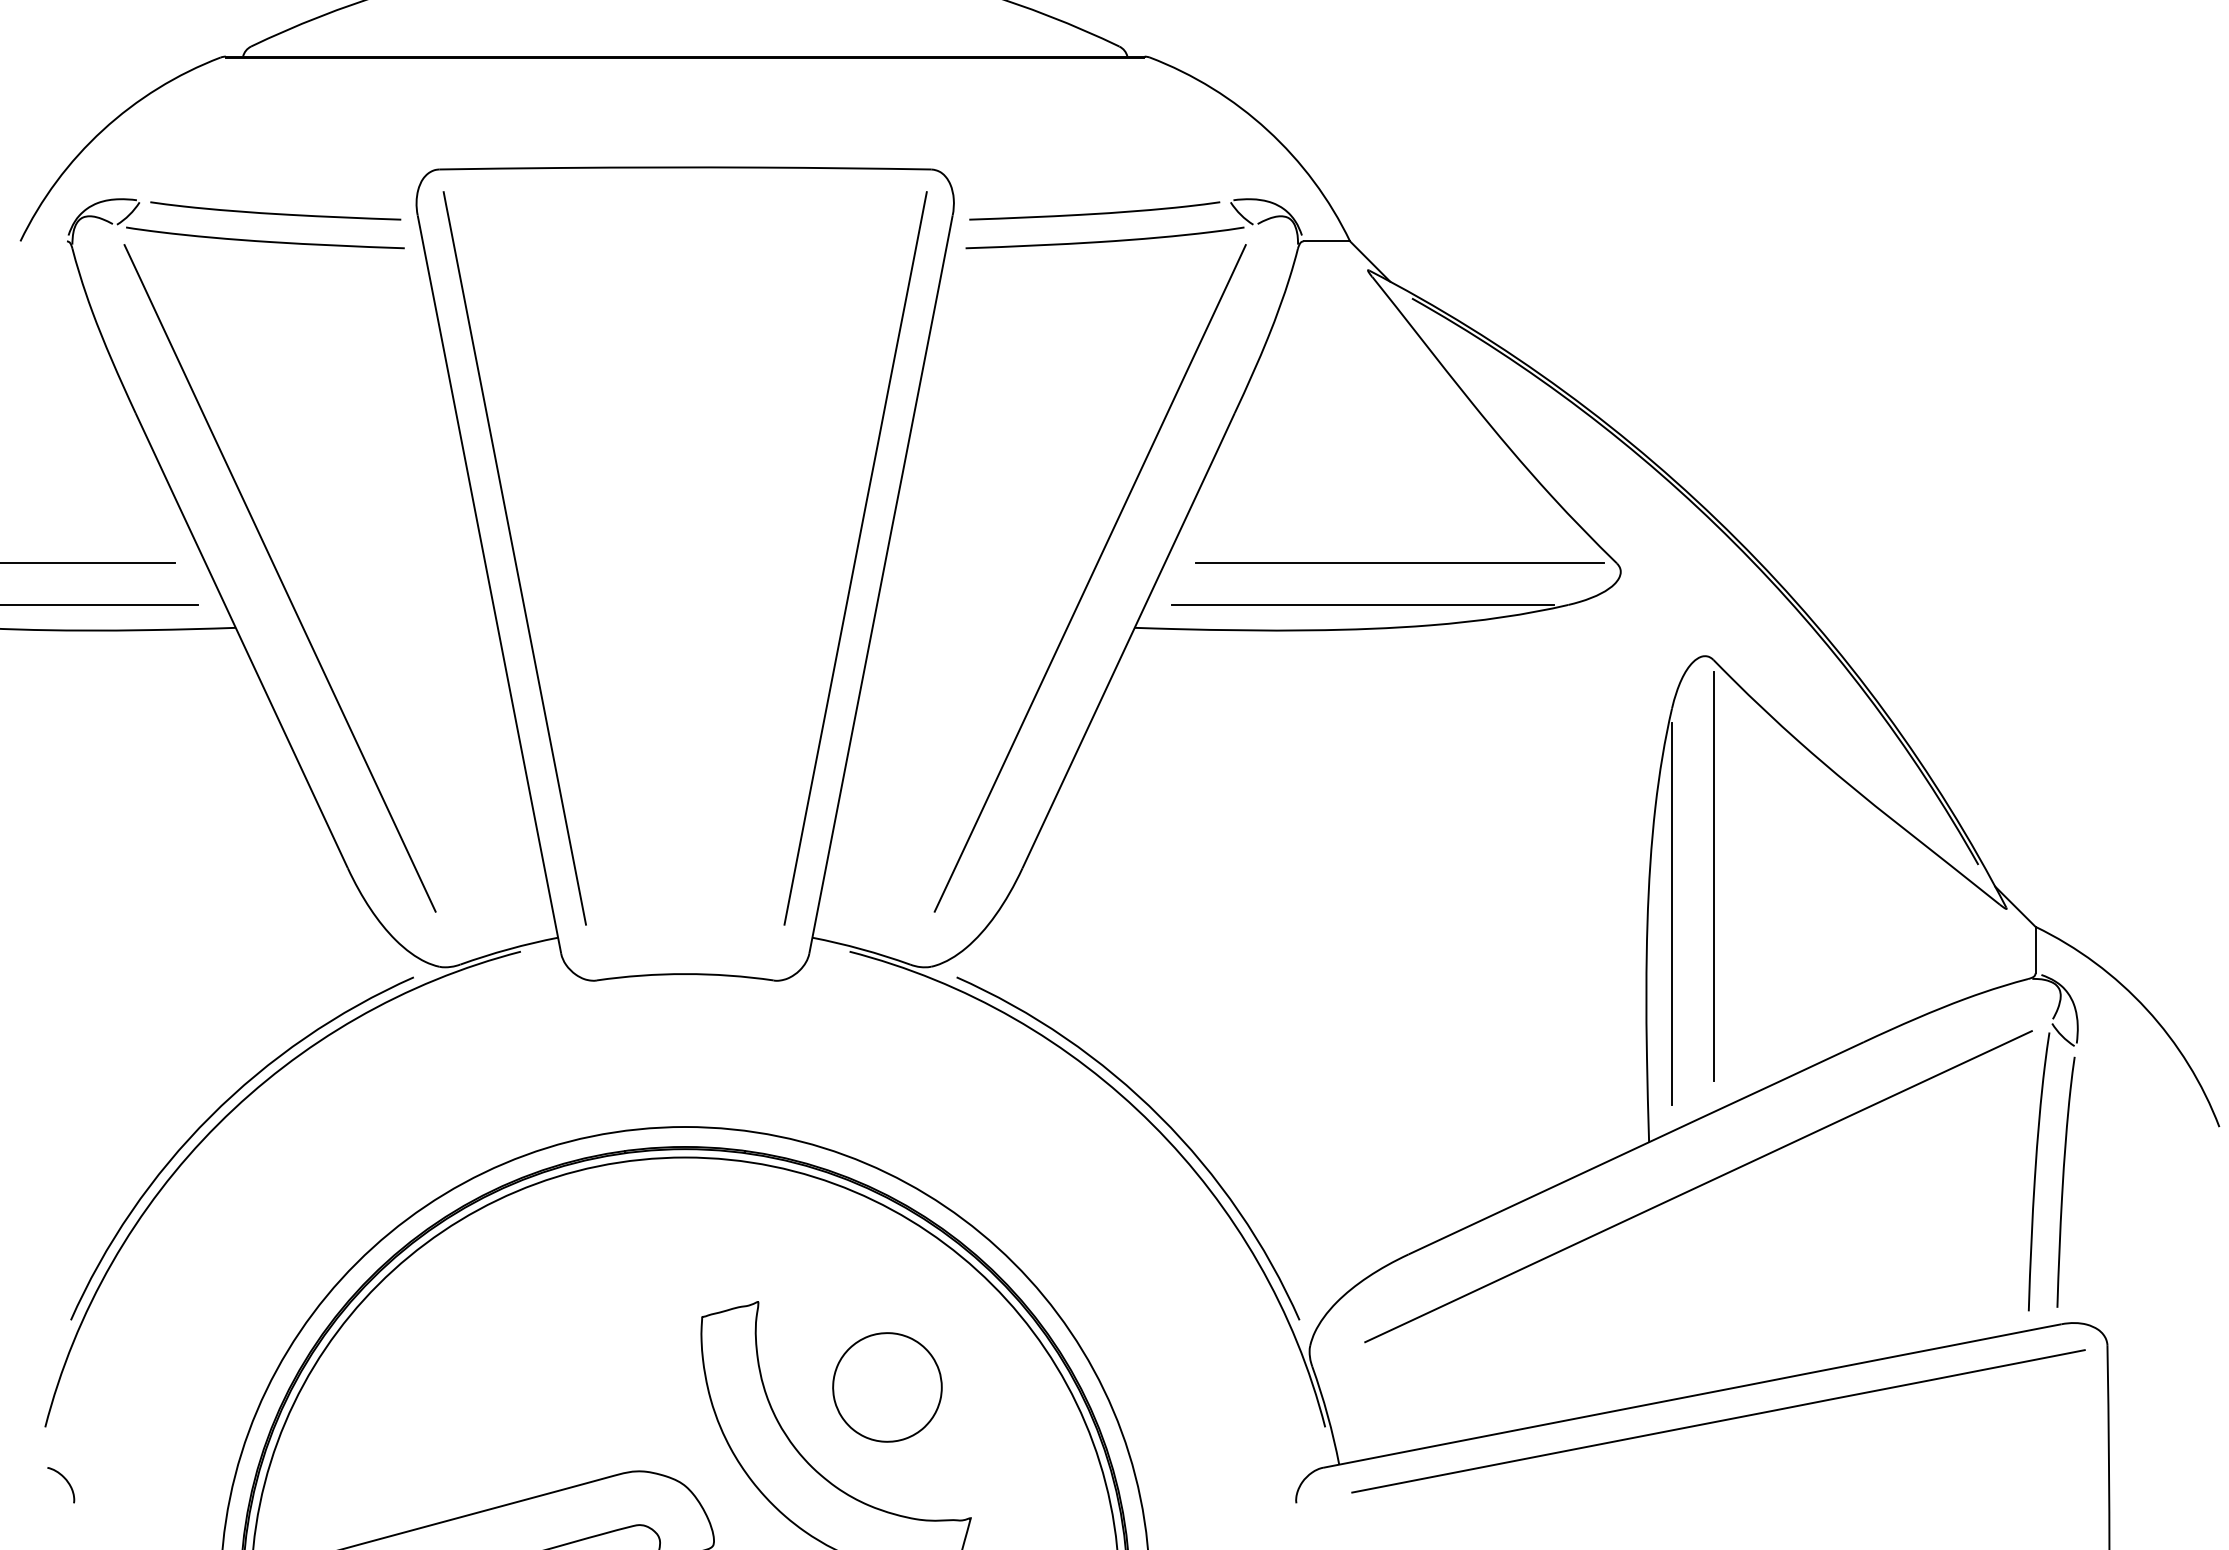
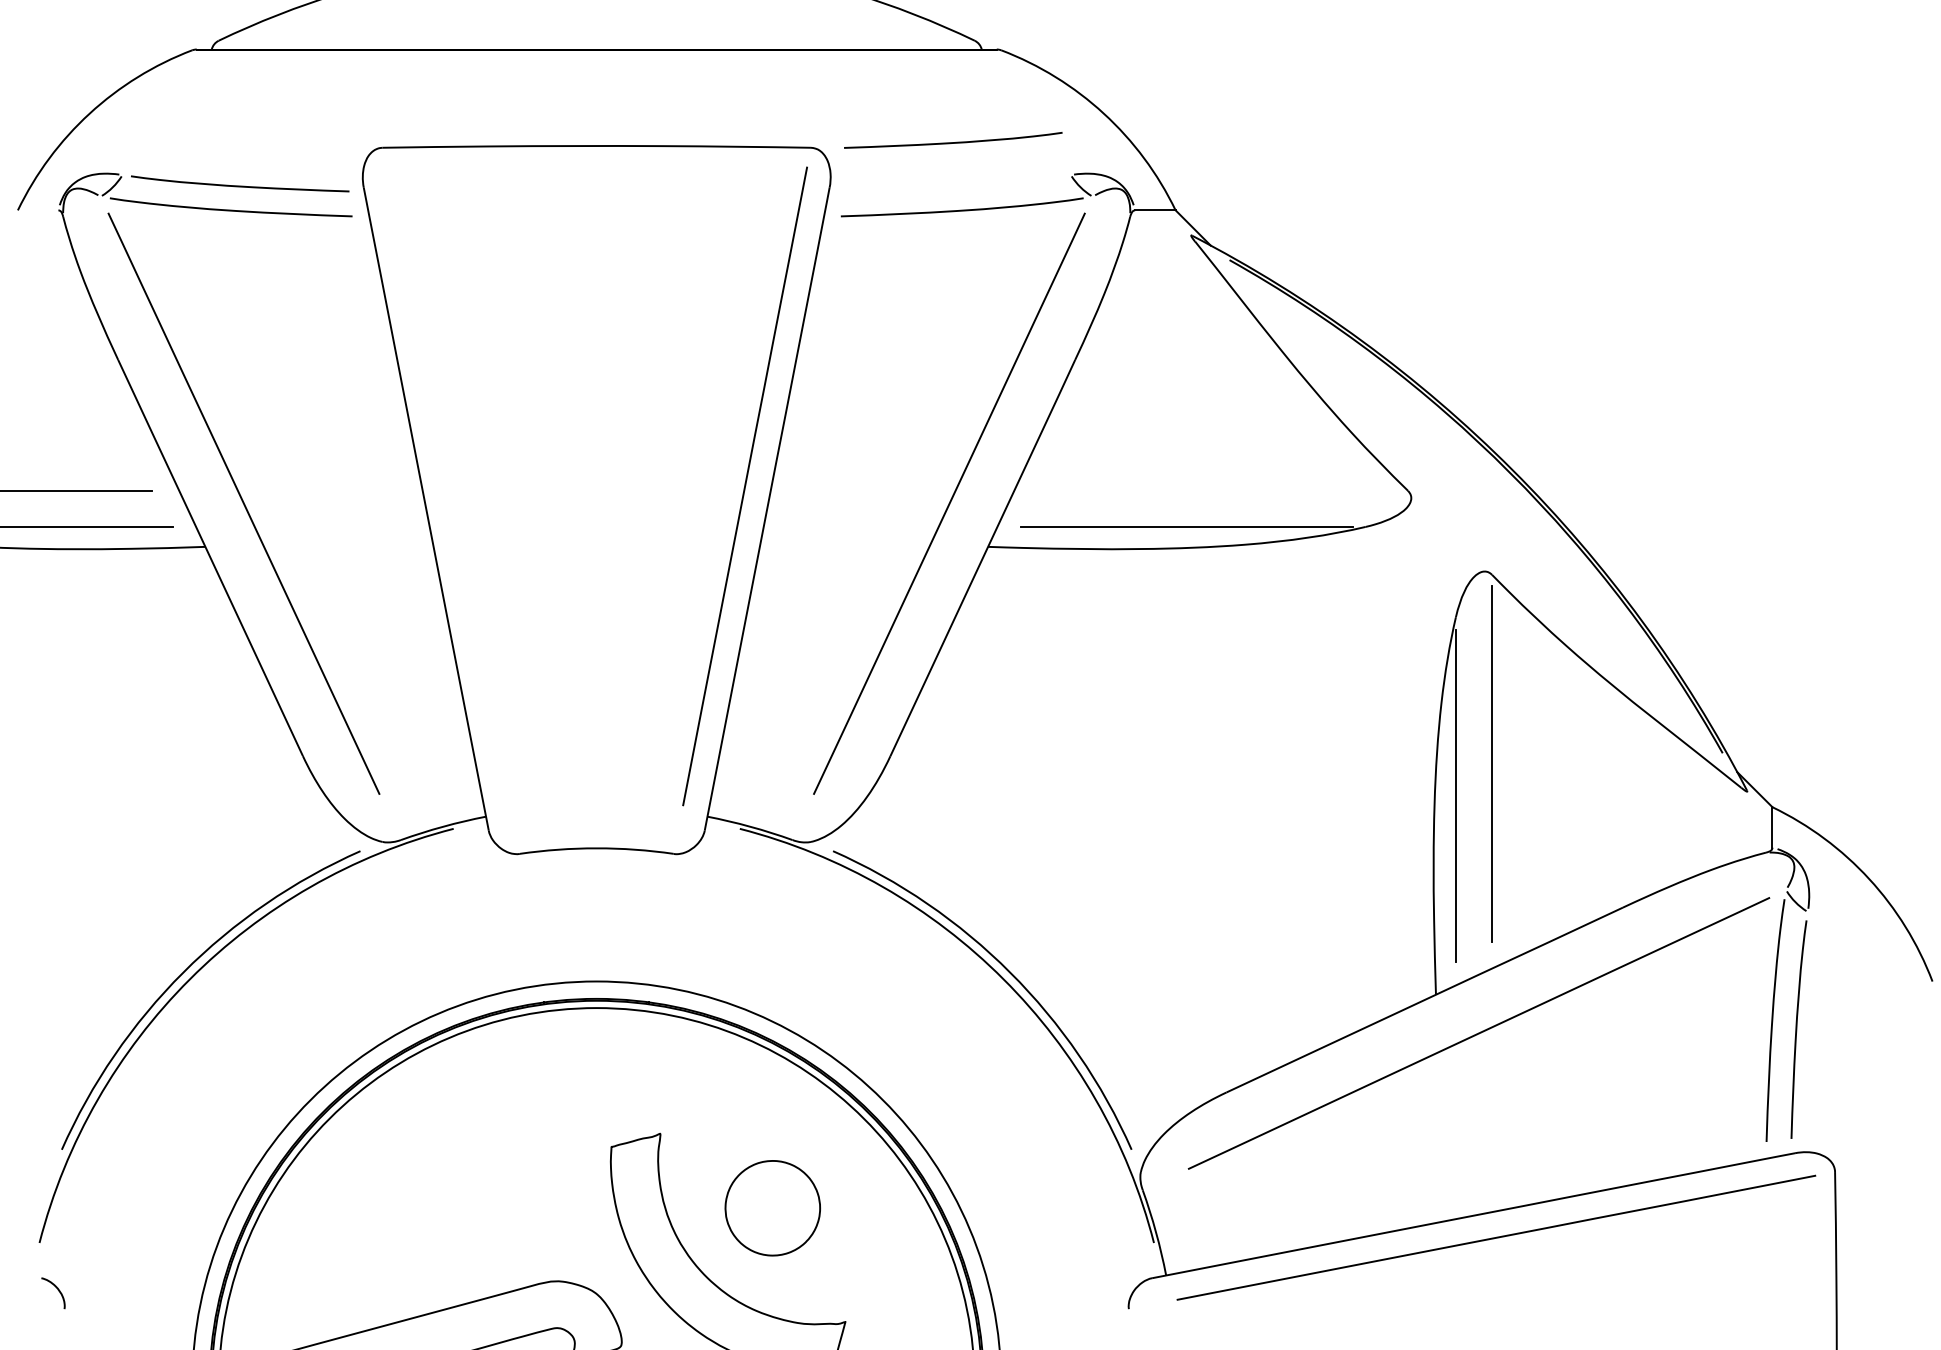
curve: (1094, 213) -> (953, 142), moved
line: (514, 558) -> (448, 486), removed
line: (1399, 563) -> (1218, 490), removed

